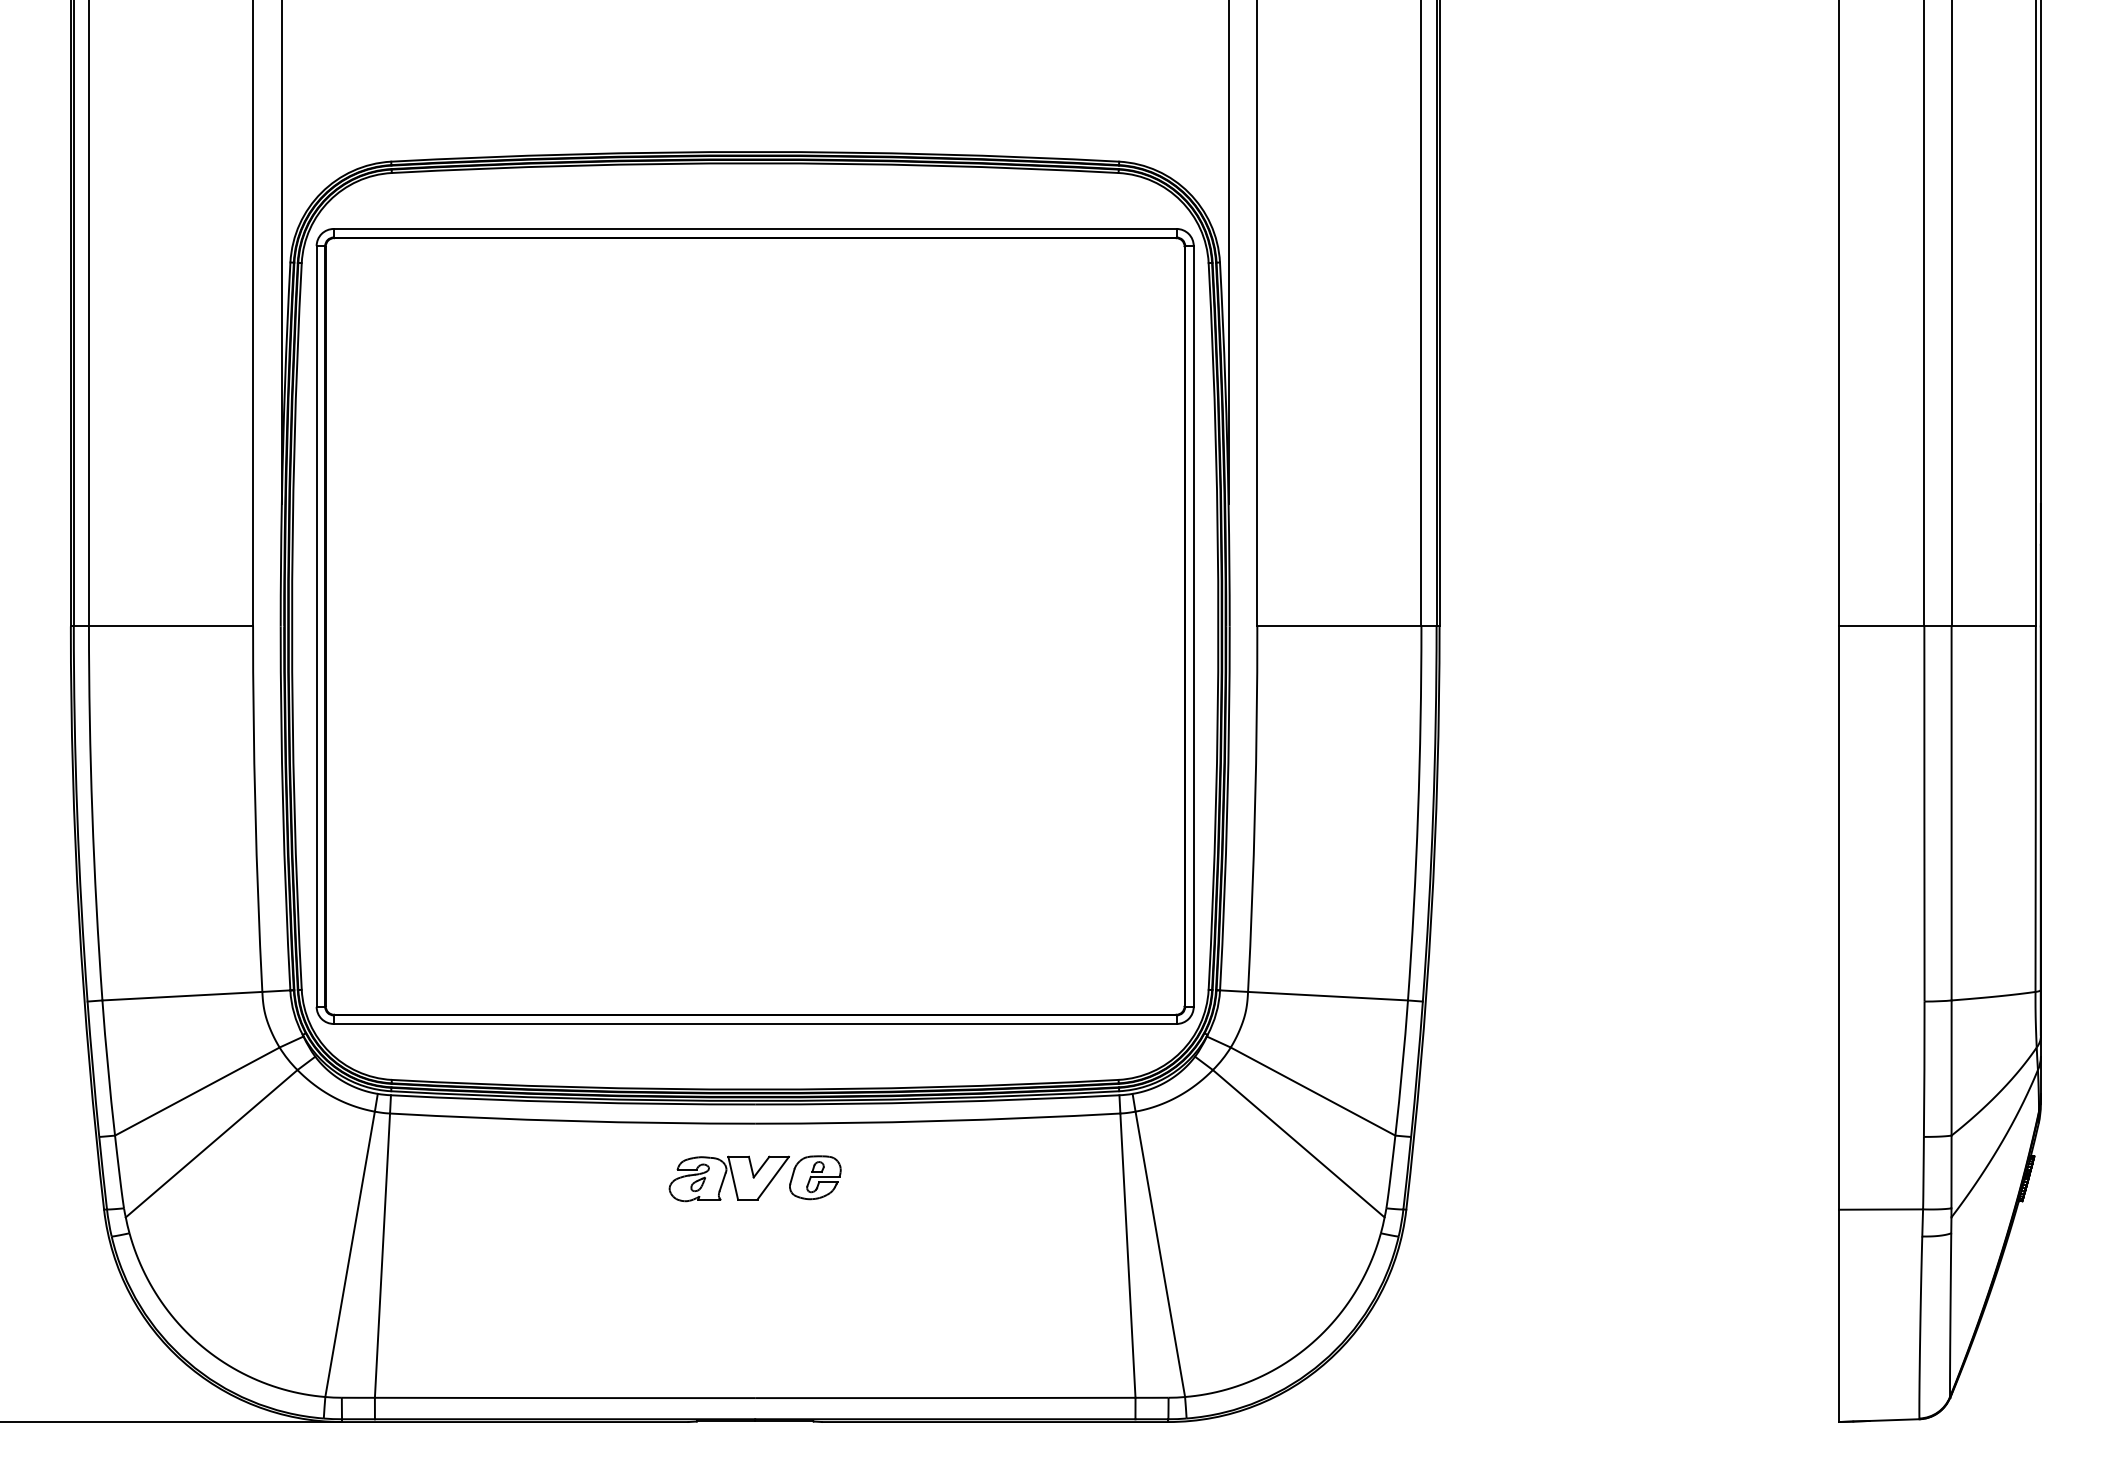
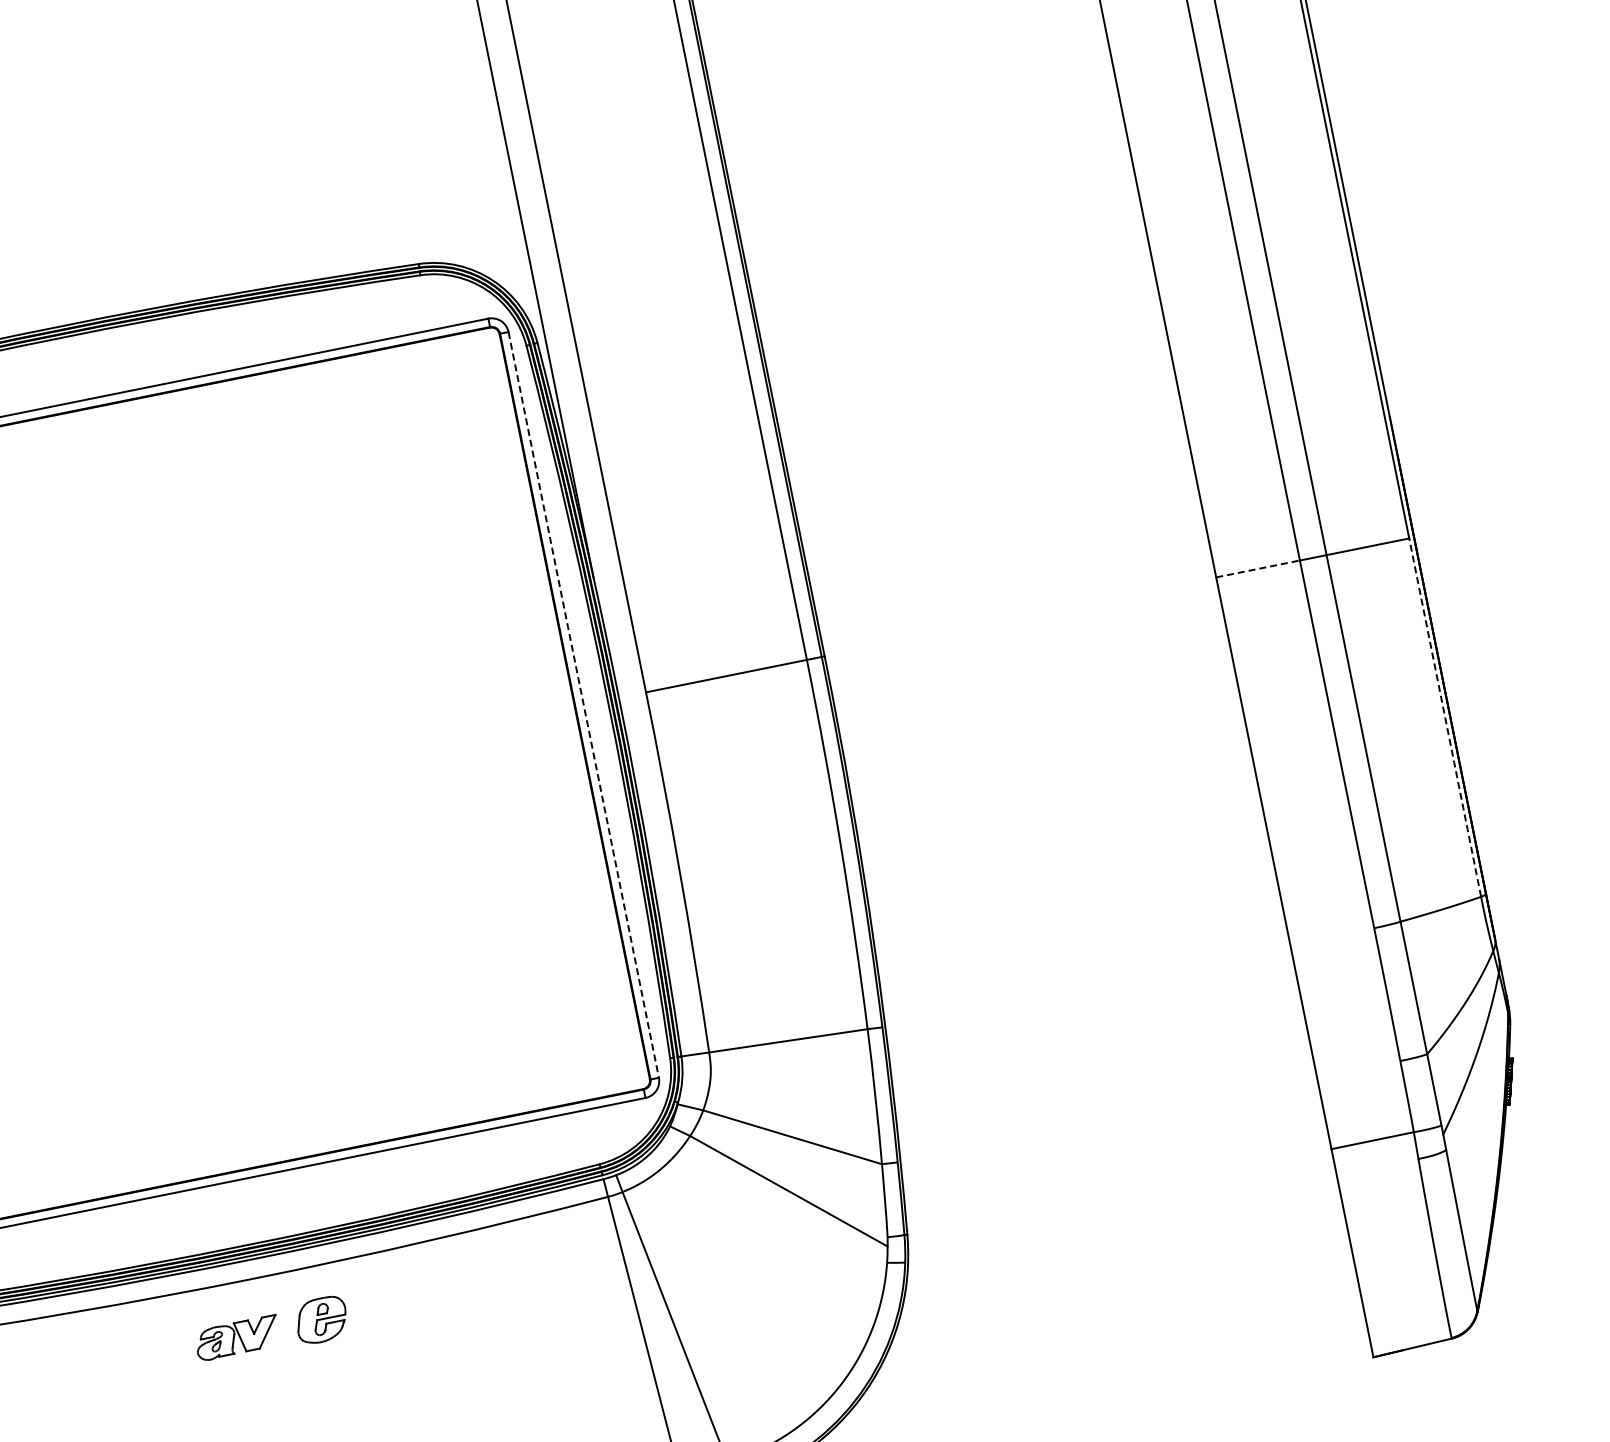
line: (1193, 626) -> (583, 705), solid -> dashed
line: (1881, 626) -> (1257, 569), solid -> dashed
arc: (2035, 809) -> (1445, 717), solid -> dashed
part: (728, 1178) -> (236, 1338), size x0.7

